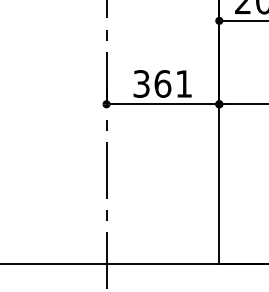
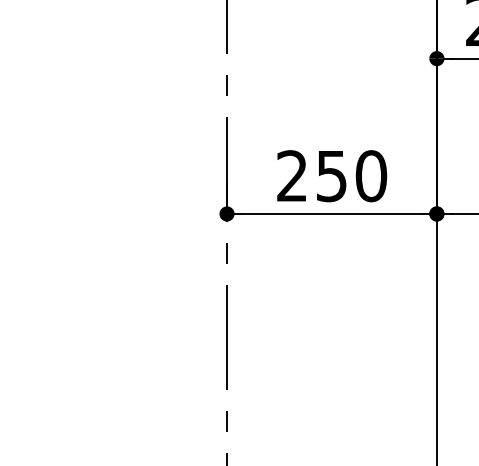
text: (162, 83) -> (331, 175), 361 -> 250

